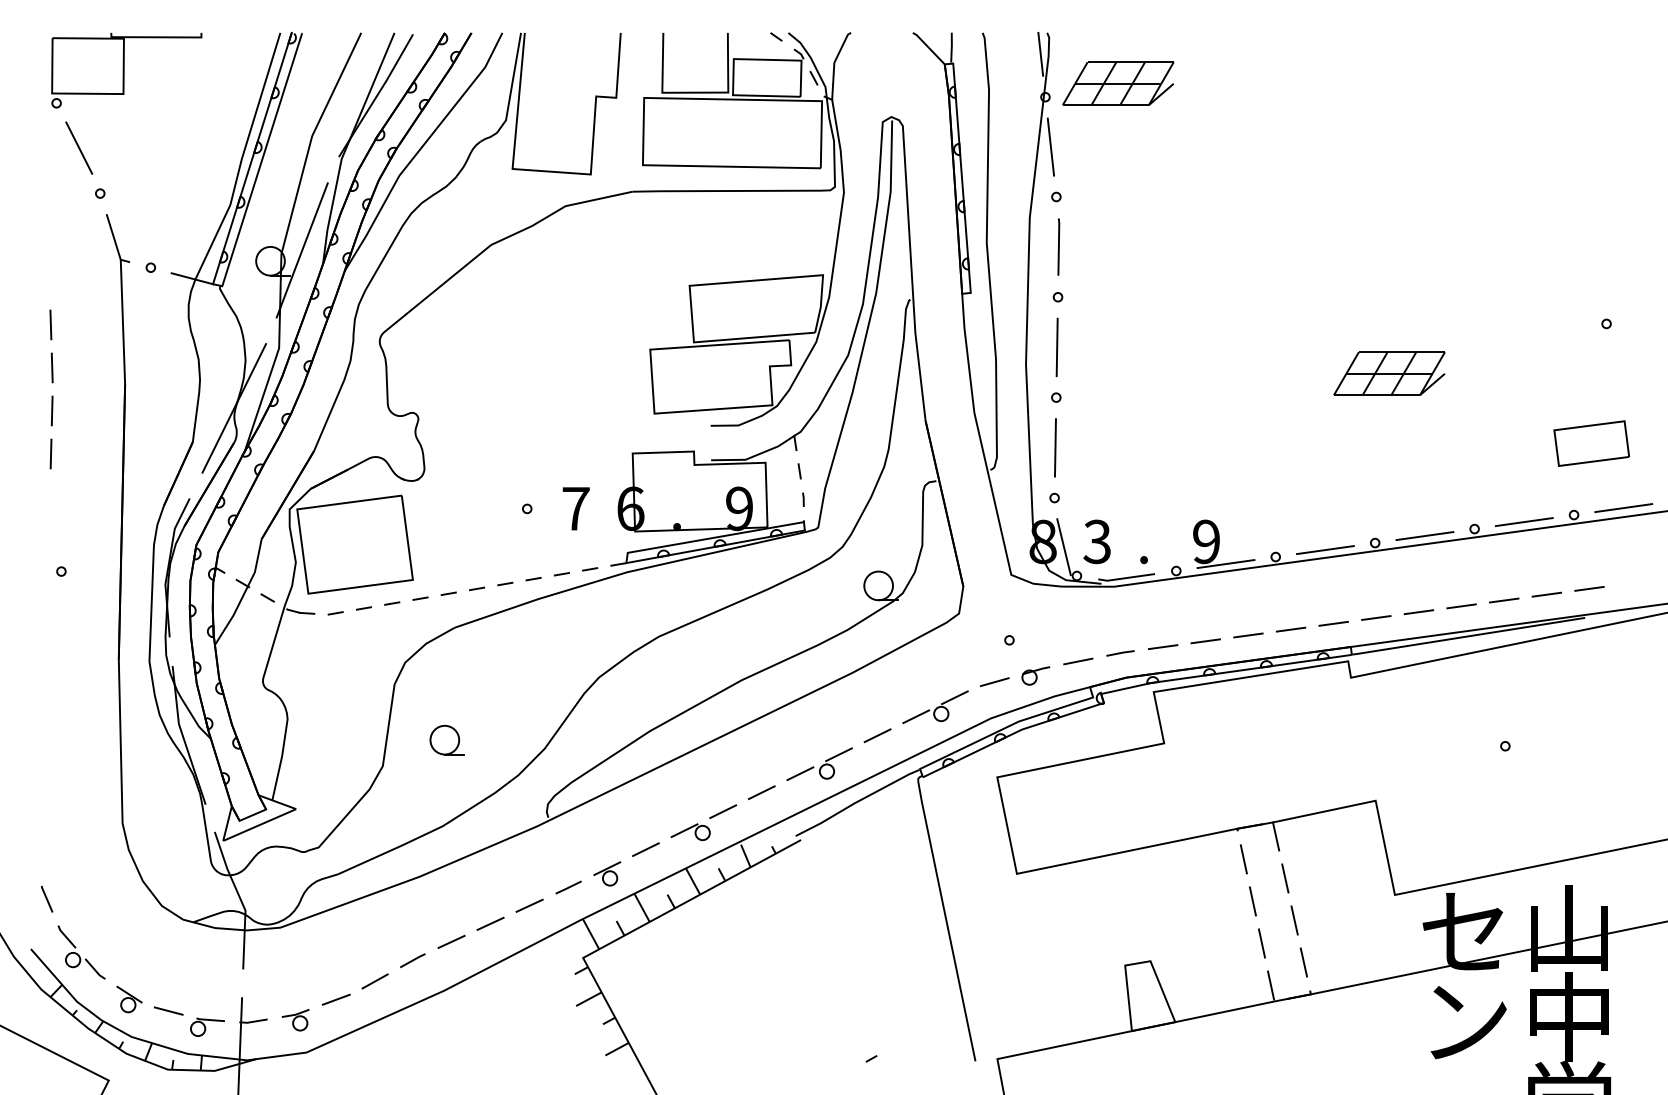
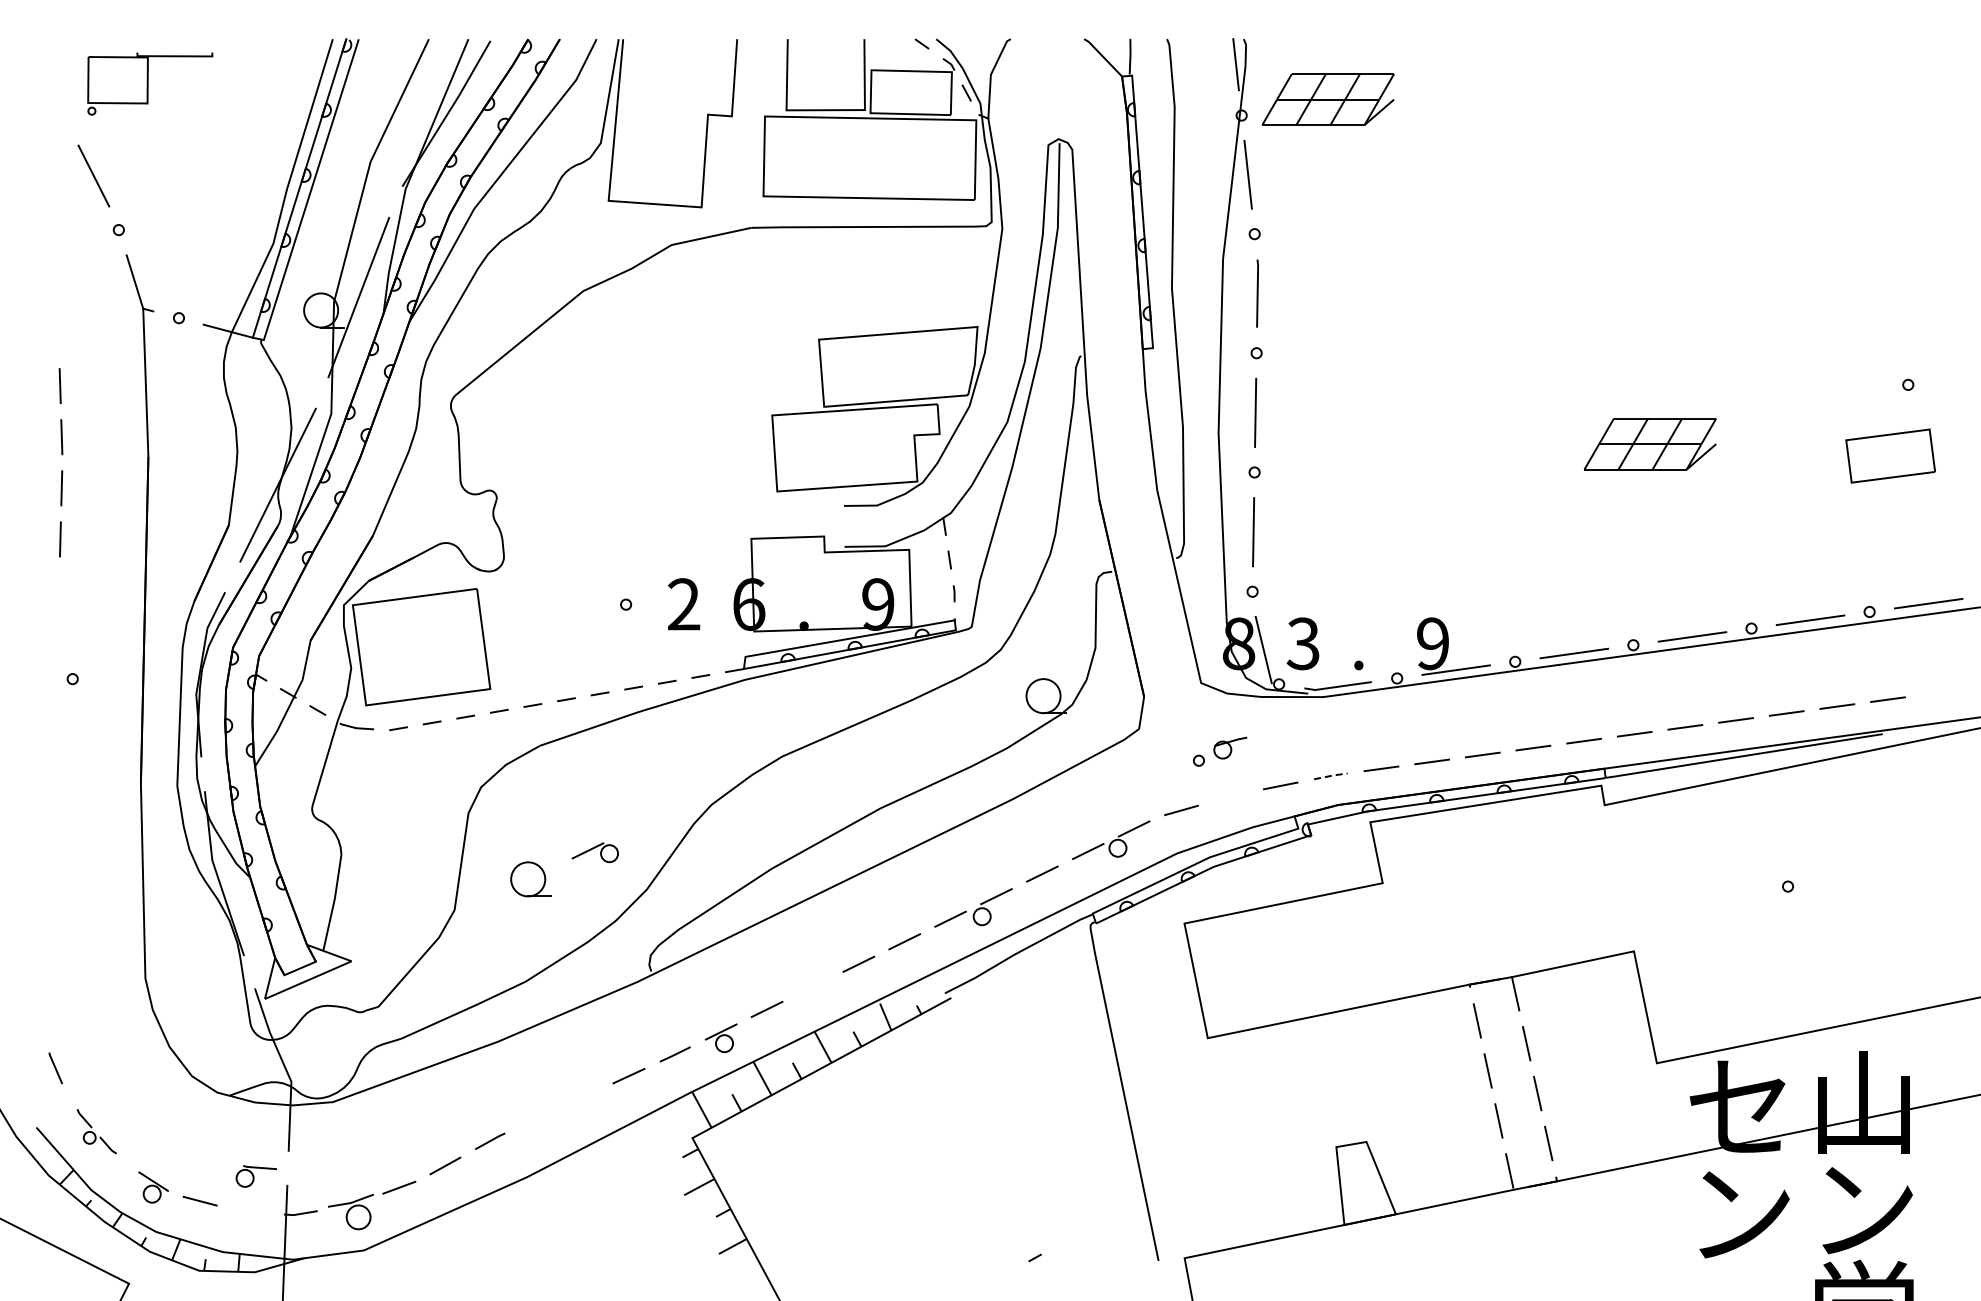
part: (126, 70) -> (149, 83), size x0.7
part: (1591, 443) -> (1890, 455), moved
text: (576, 508) -> (684, 604), 7 -> 2
line: (1121, 652) -> (1331, 775), solid -> dashed
part: (1036, 675) -> (1230, 747), moved
part: (690, 832) -> (594, 852), moved
line: (490, 923) -> (582, 1097), removed
line: (450, 941) -> (535, 1118), removed
part: (81, 952) -> (96, 1131), size x0.7
text: (1569, 1016) -> (1864, 1207), 中 -> ン
part: (295, 1019) -> (350, 1211), size x1.4
part: (206, 1027) -> (255, 1176), moved

